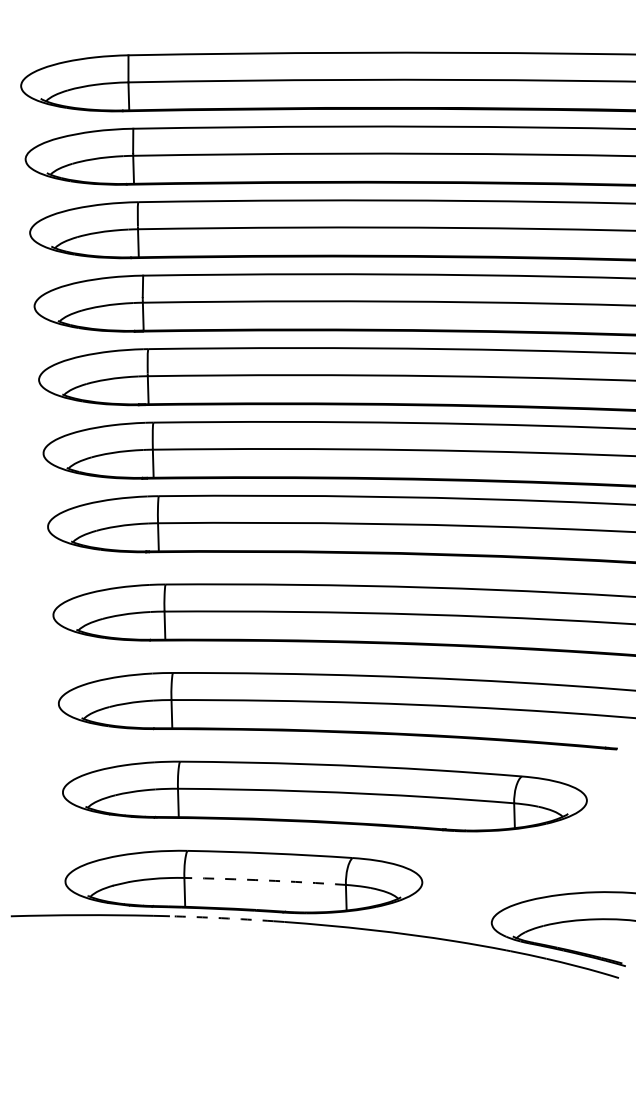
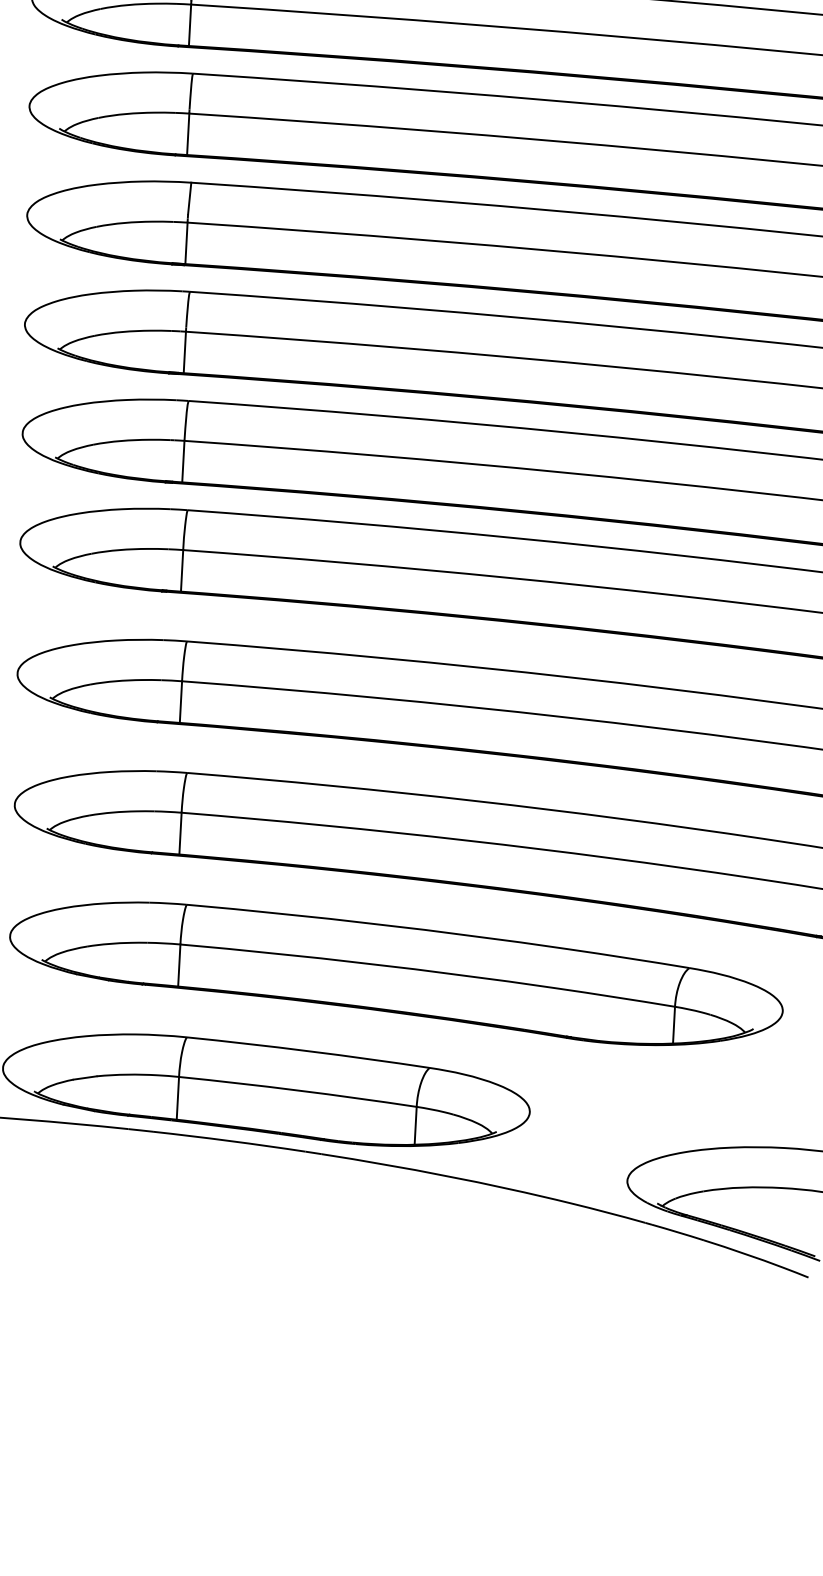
arc: (265, 880) -> (298, 1090), dashed -> solid
arc: (221, 918) -> (228, 1141), dashed -> solid

